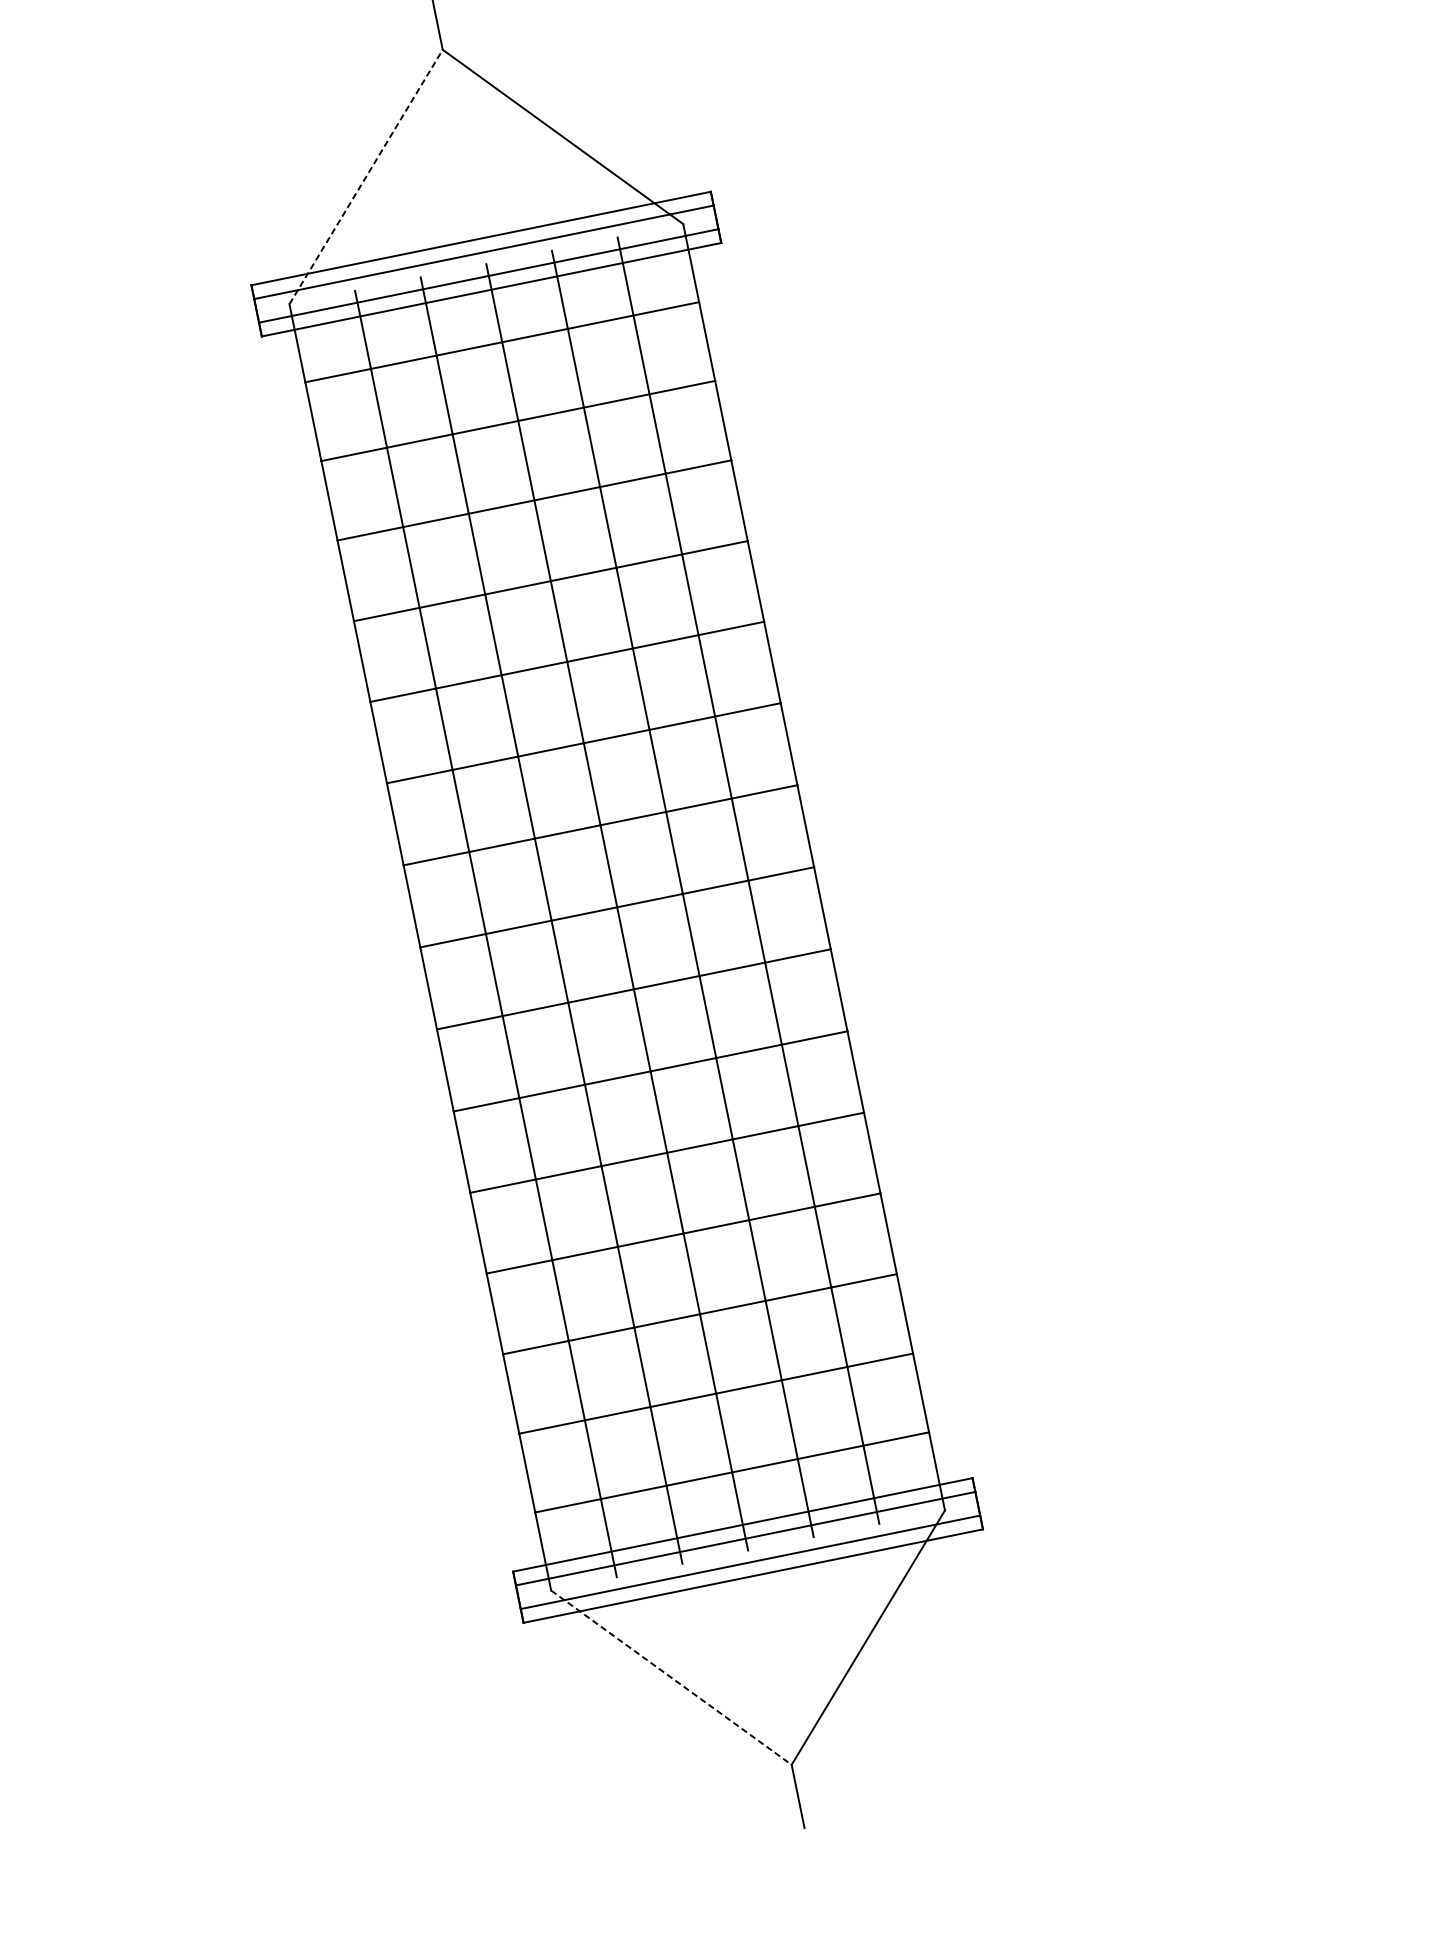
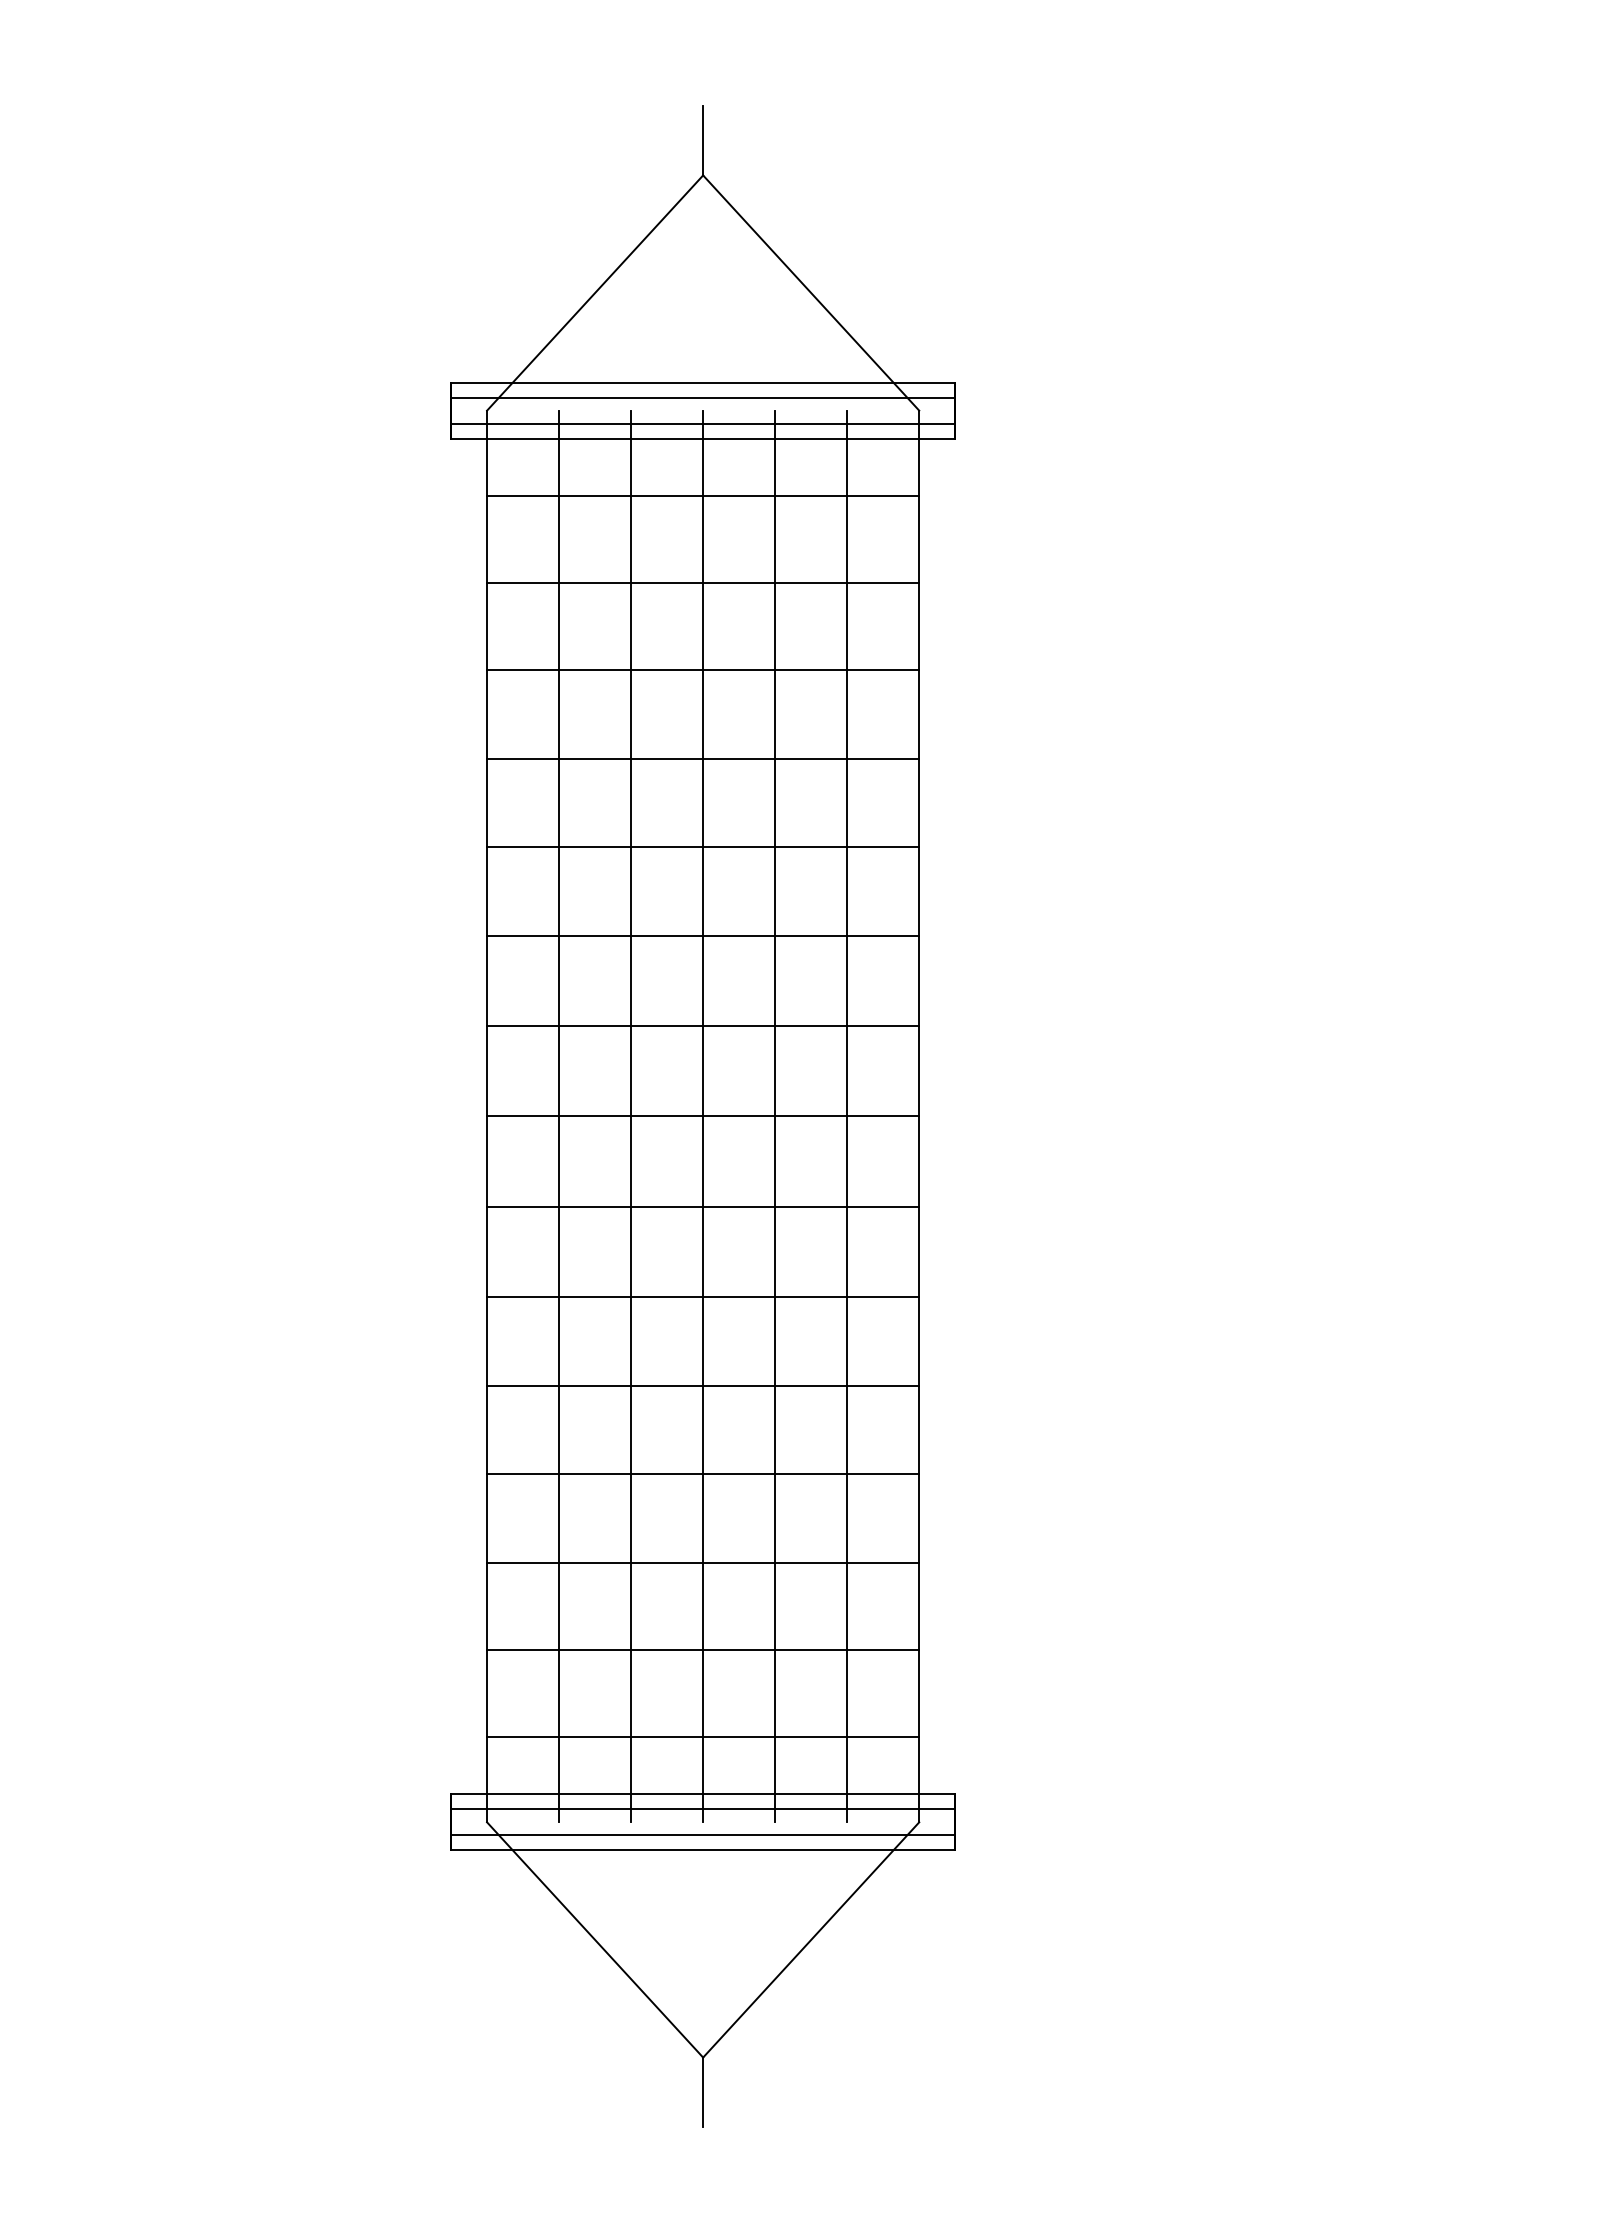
line: (366, 177) -> (595, 293), dashed -> solid
line: (671, 1677) -> (595, 1939), dashed -> solid

